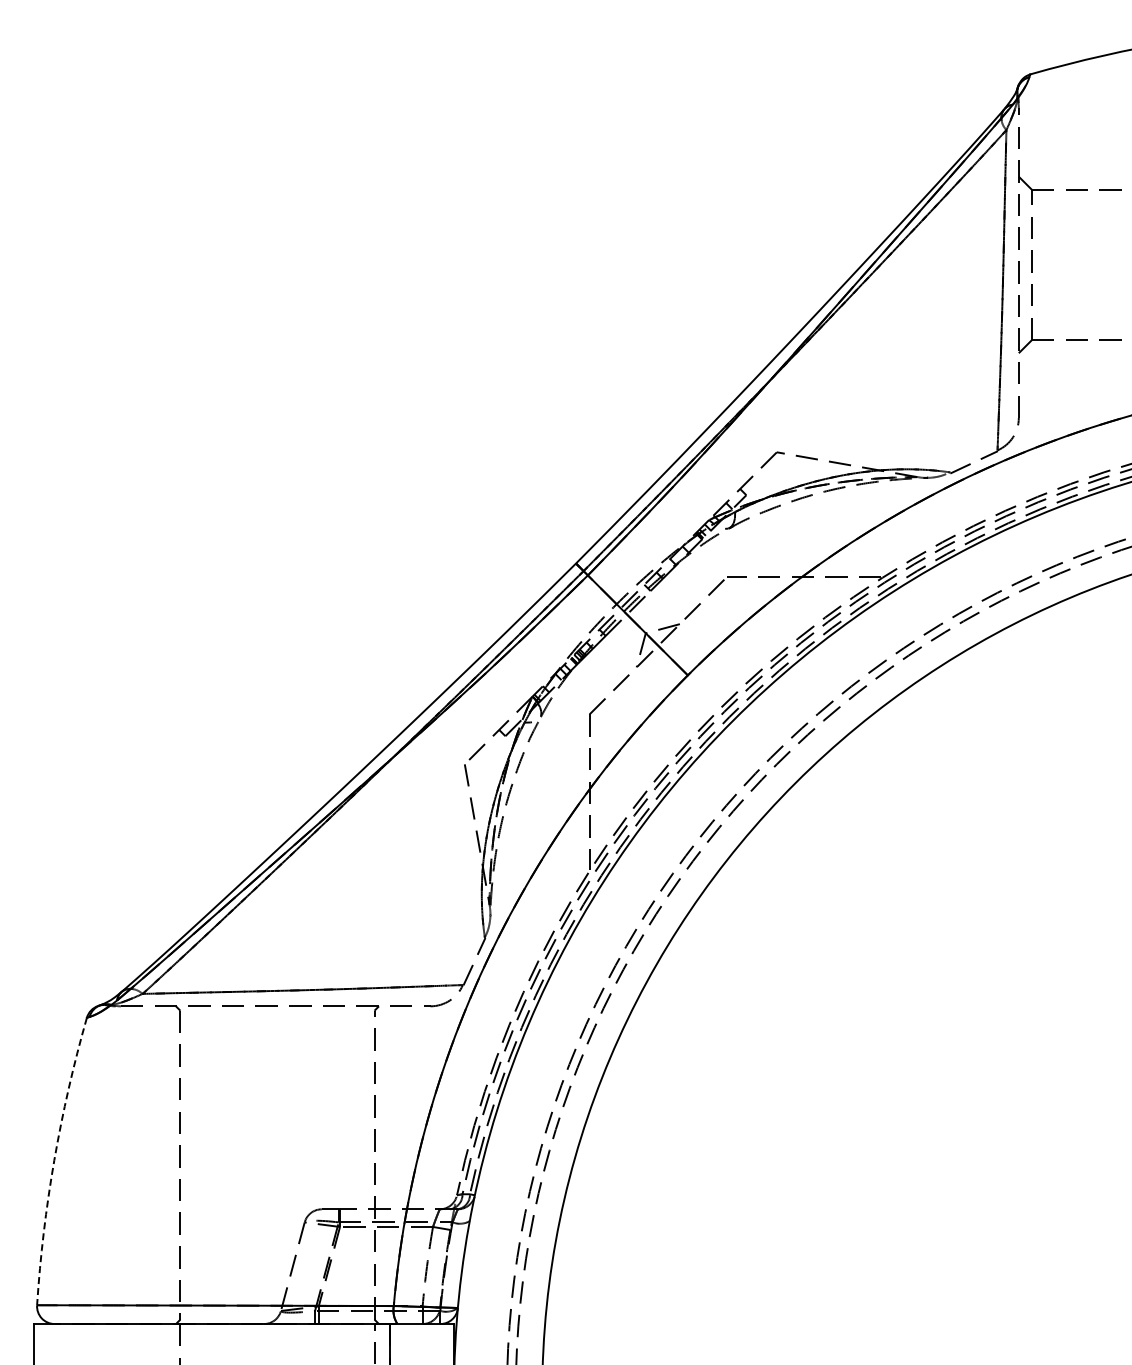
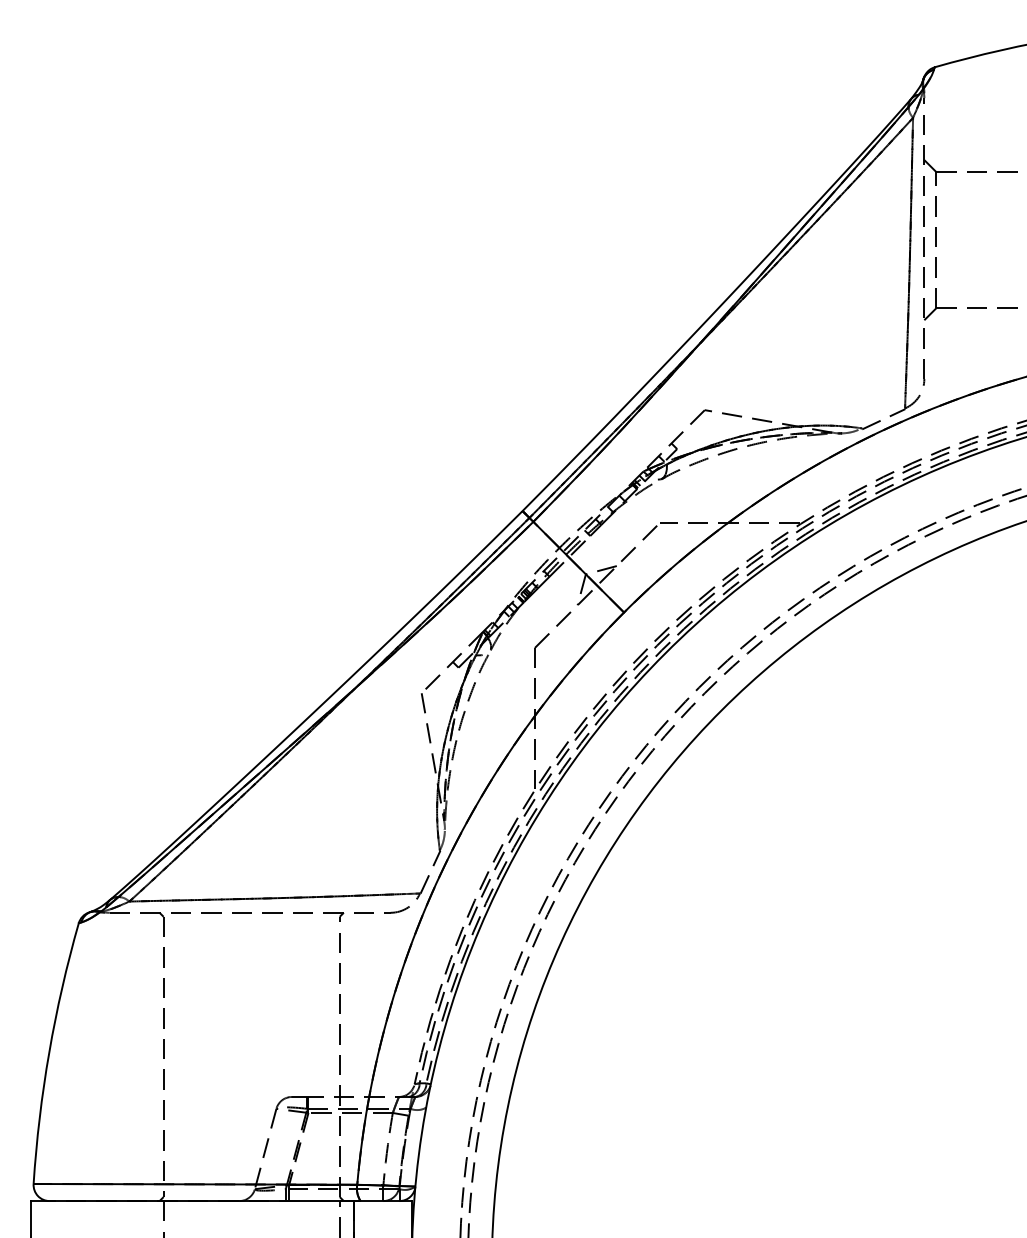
arc: (54, 1160) -> (49, 1052), dashed -> solid

